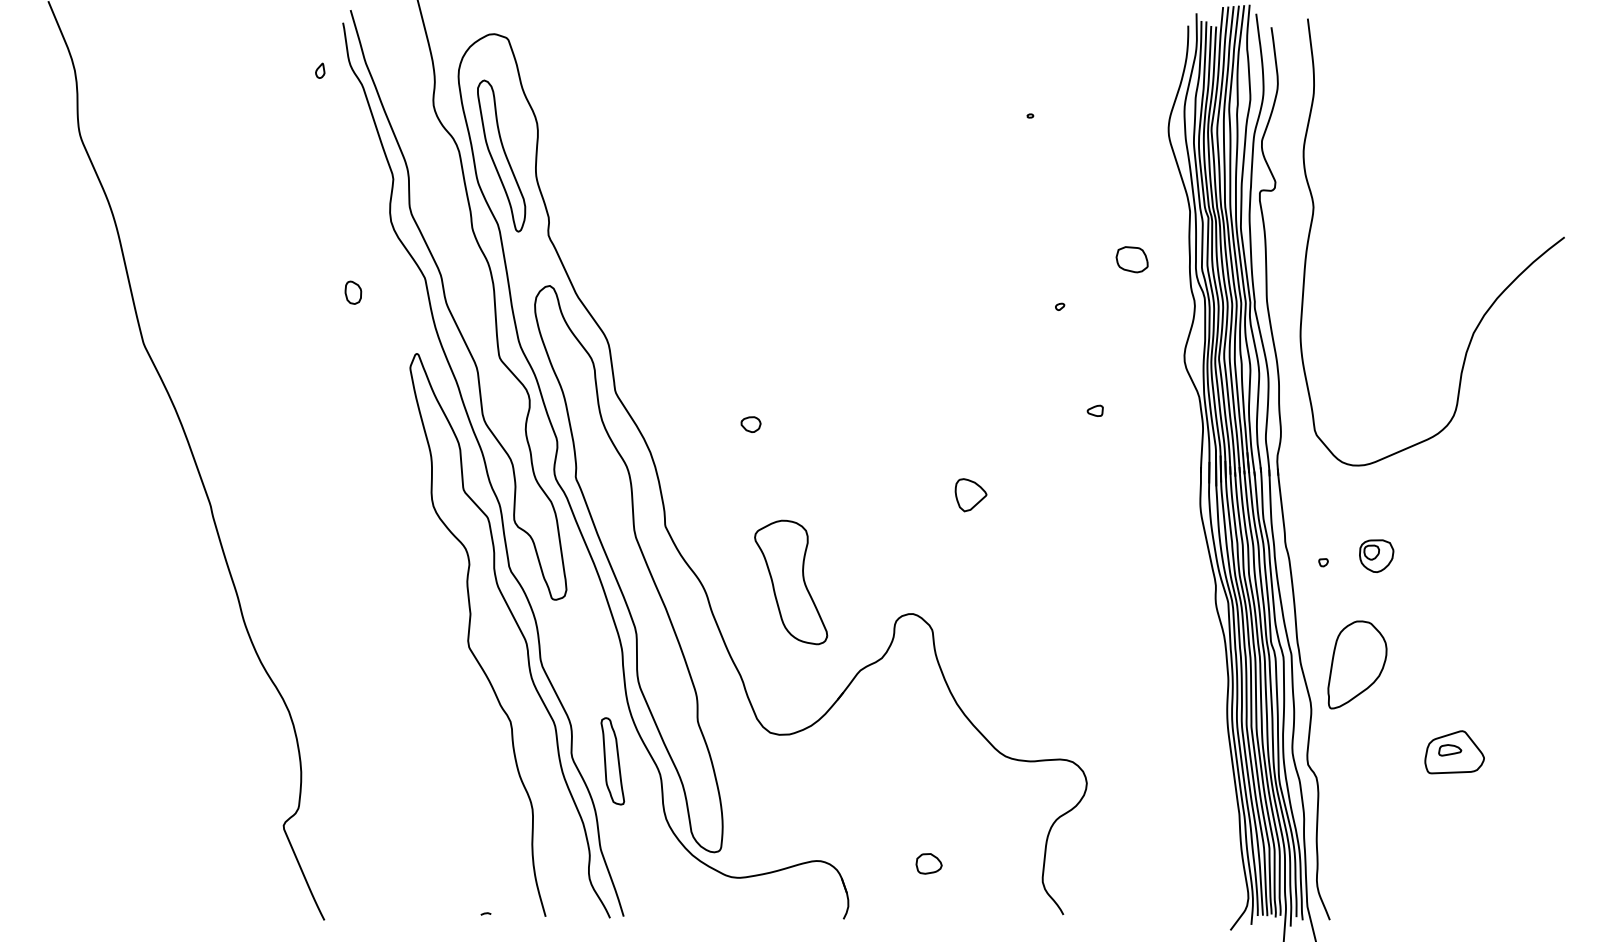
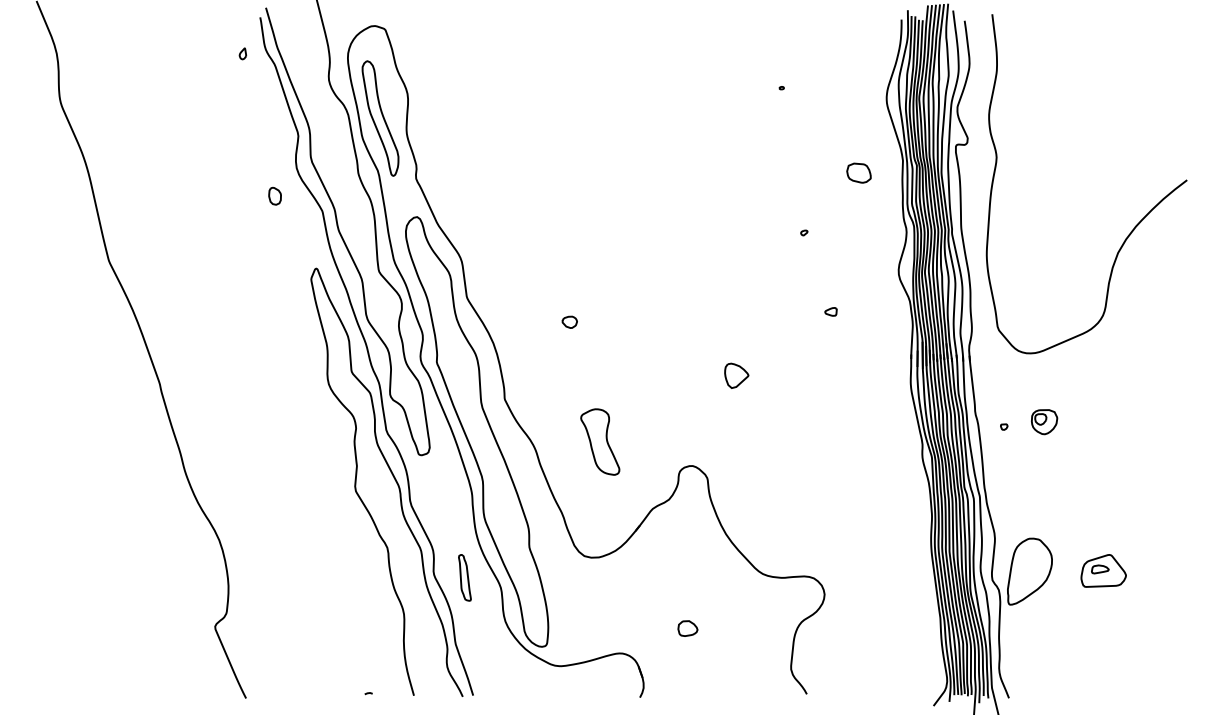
part: (1131, 258) -> (858, 172), moved
part: (352, 291) -> (274, 195), moved
part: (791, 581) -> (600, 441), size x0.7
part: (1356, 664) -> (1029, 571), moved
part: (612, 760) -> (464, 577), size x0.7
part: (928, 863) -> (687, 628), moved

